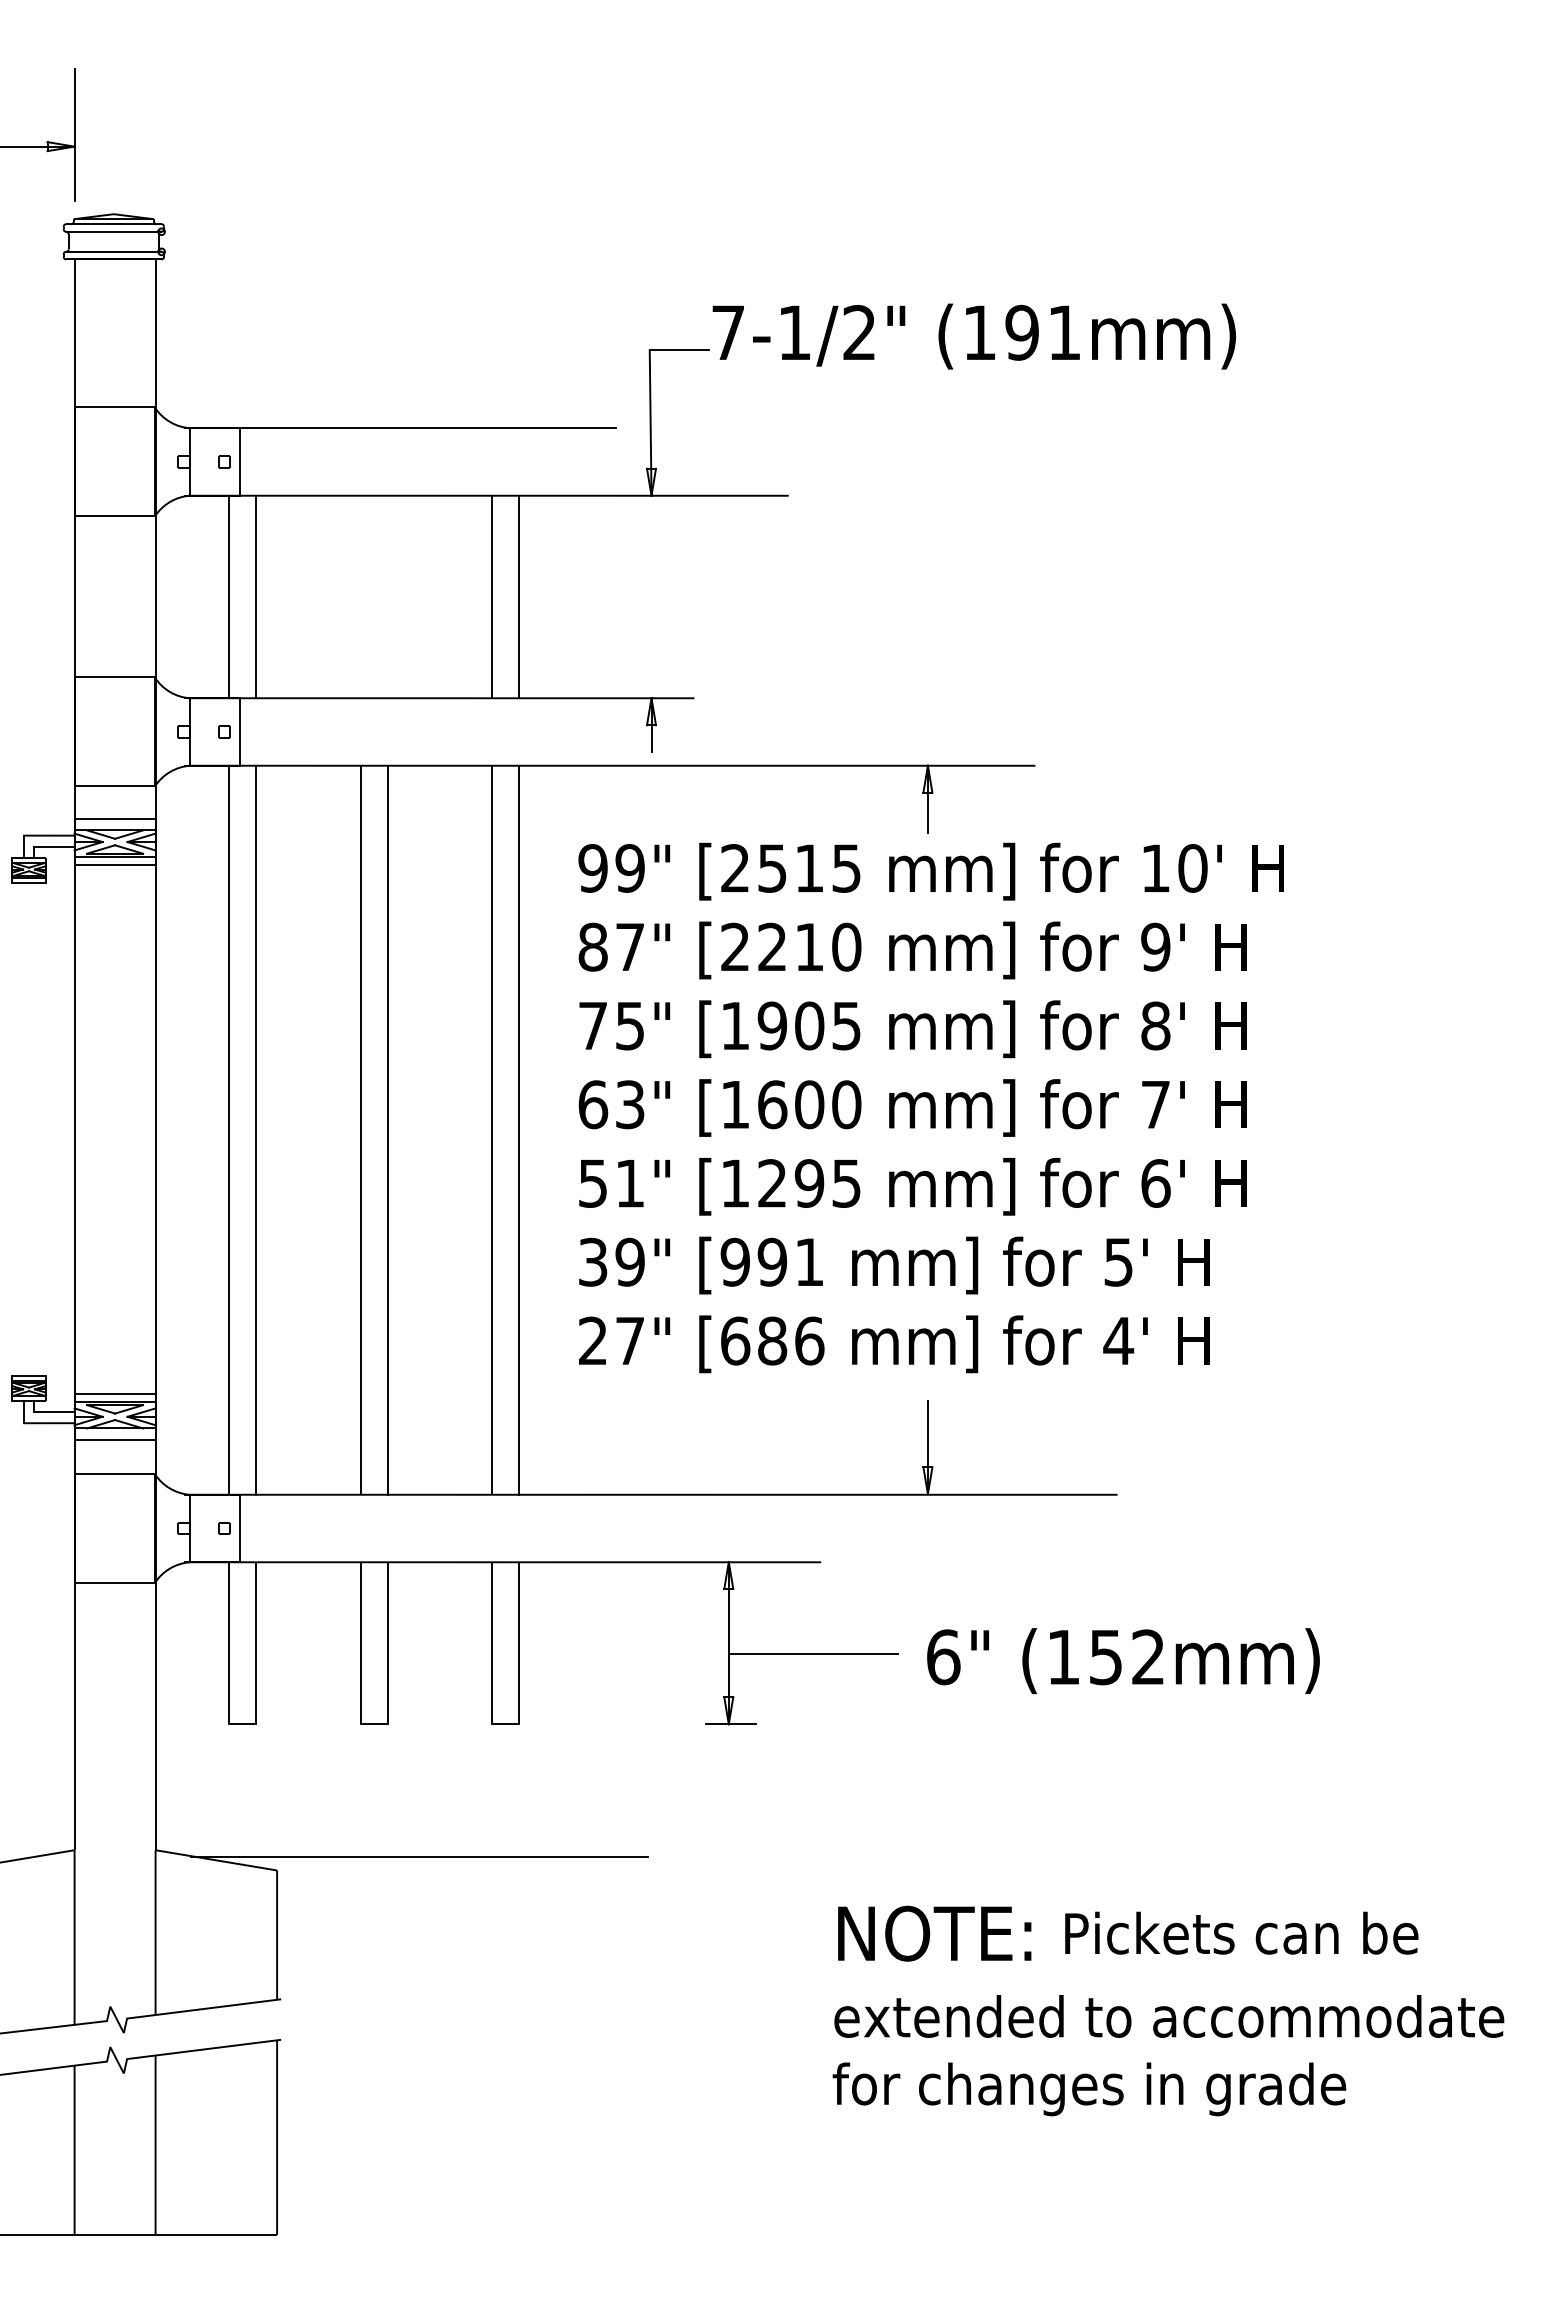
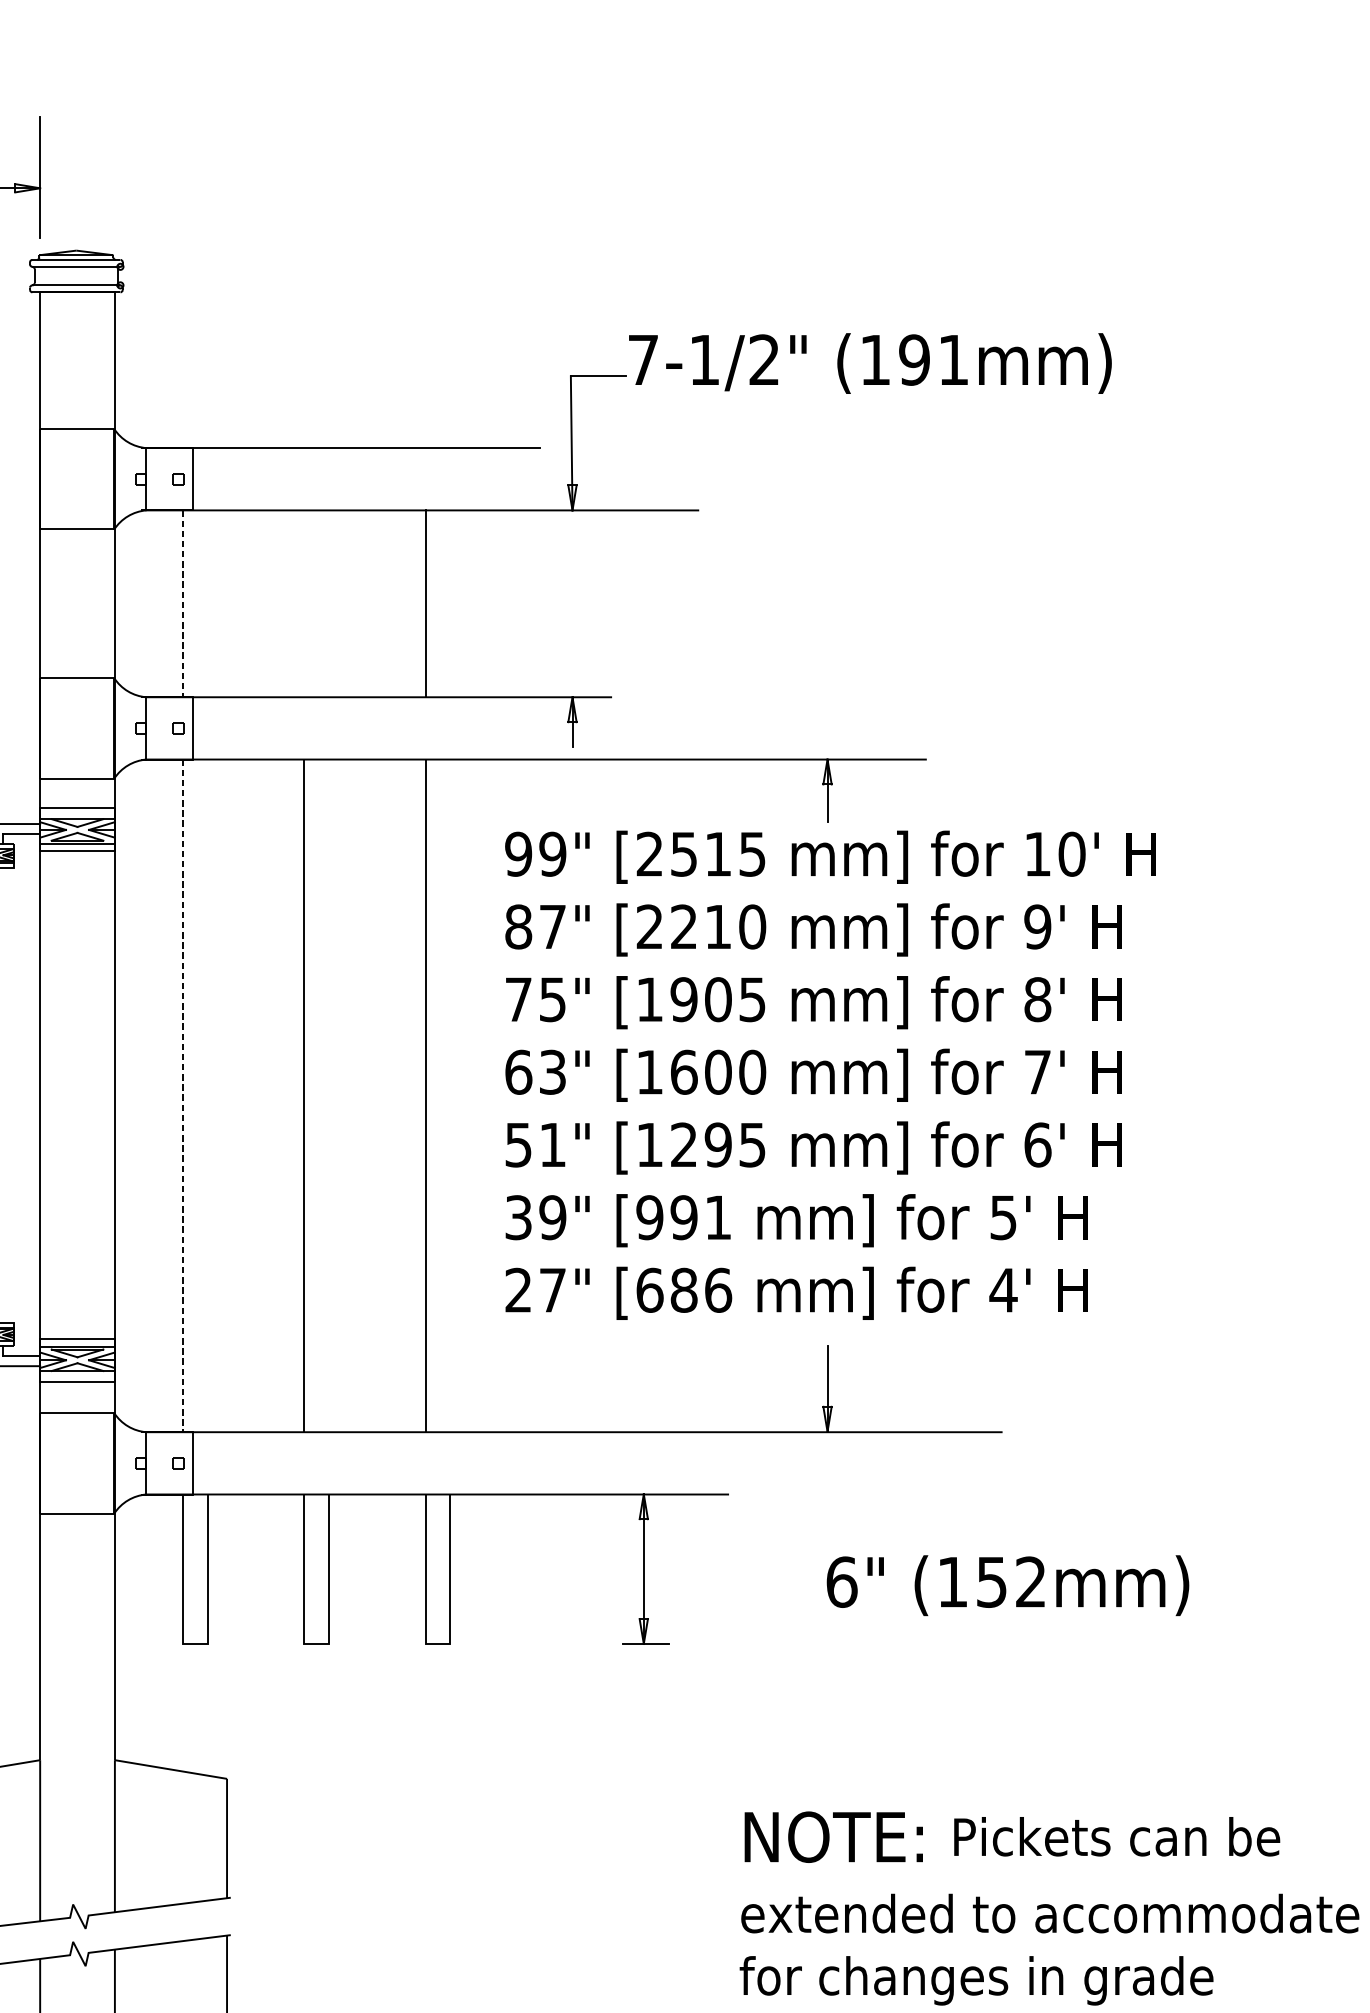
line: (256, 596) -> (208, 603), removed
line: (519, 596) -> (450, 603), removed
line: (229, 597) -> (183, 604), solid -> dashed
line: (256, 1129) -> (208, 1095), removed
line: (387, 1129) -> (328, 1095), removed
line: (519, 1129) -> (450, 1095), removed
line: (229, 1130) -> (183, 1096), solid -> dashed
line: (812, 1653) -> (721, 1578), removed
line: (419, 1857) -> (358, 1766), removed

